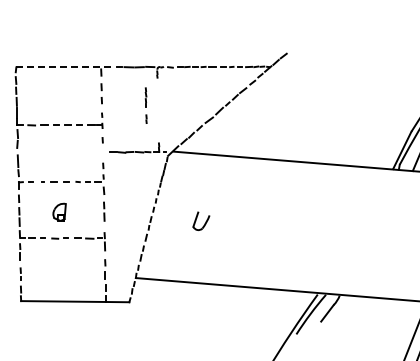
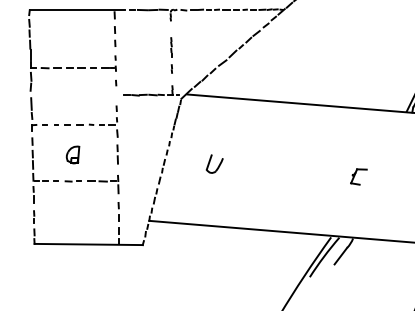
line: (64, 67) -> (77, 10), dashed -> solid
part: (145, 105) -> (170, 55), moved
part: (345, 233) -> (358, 176), added

